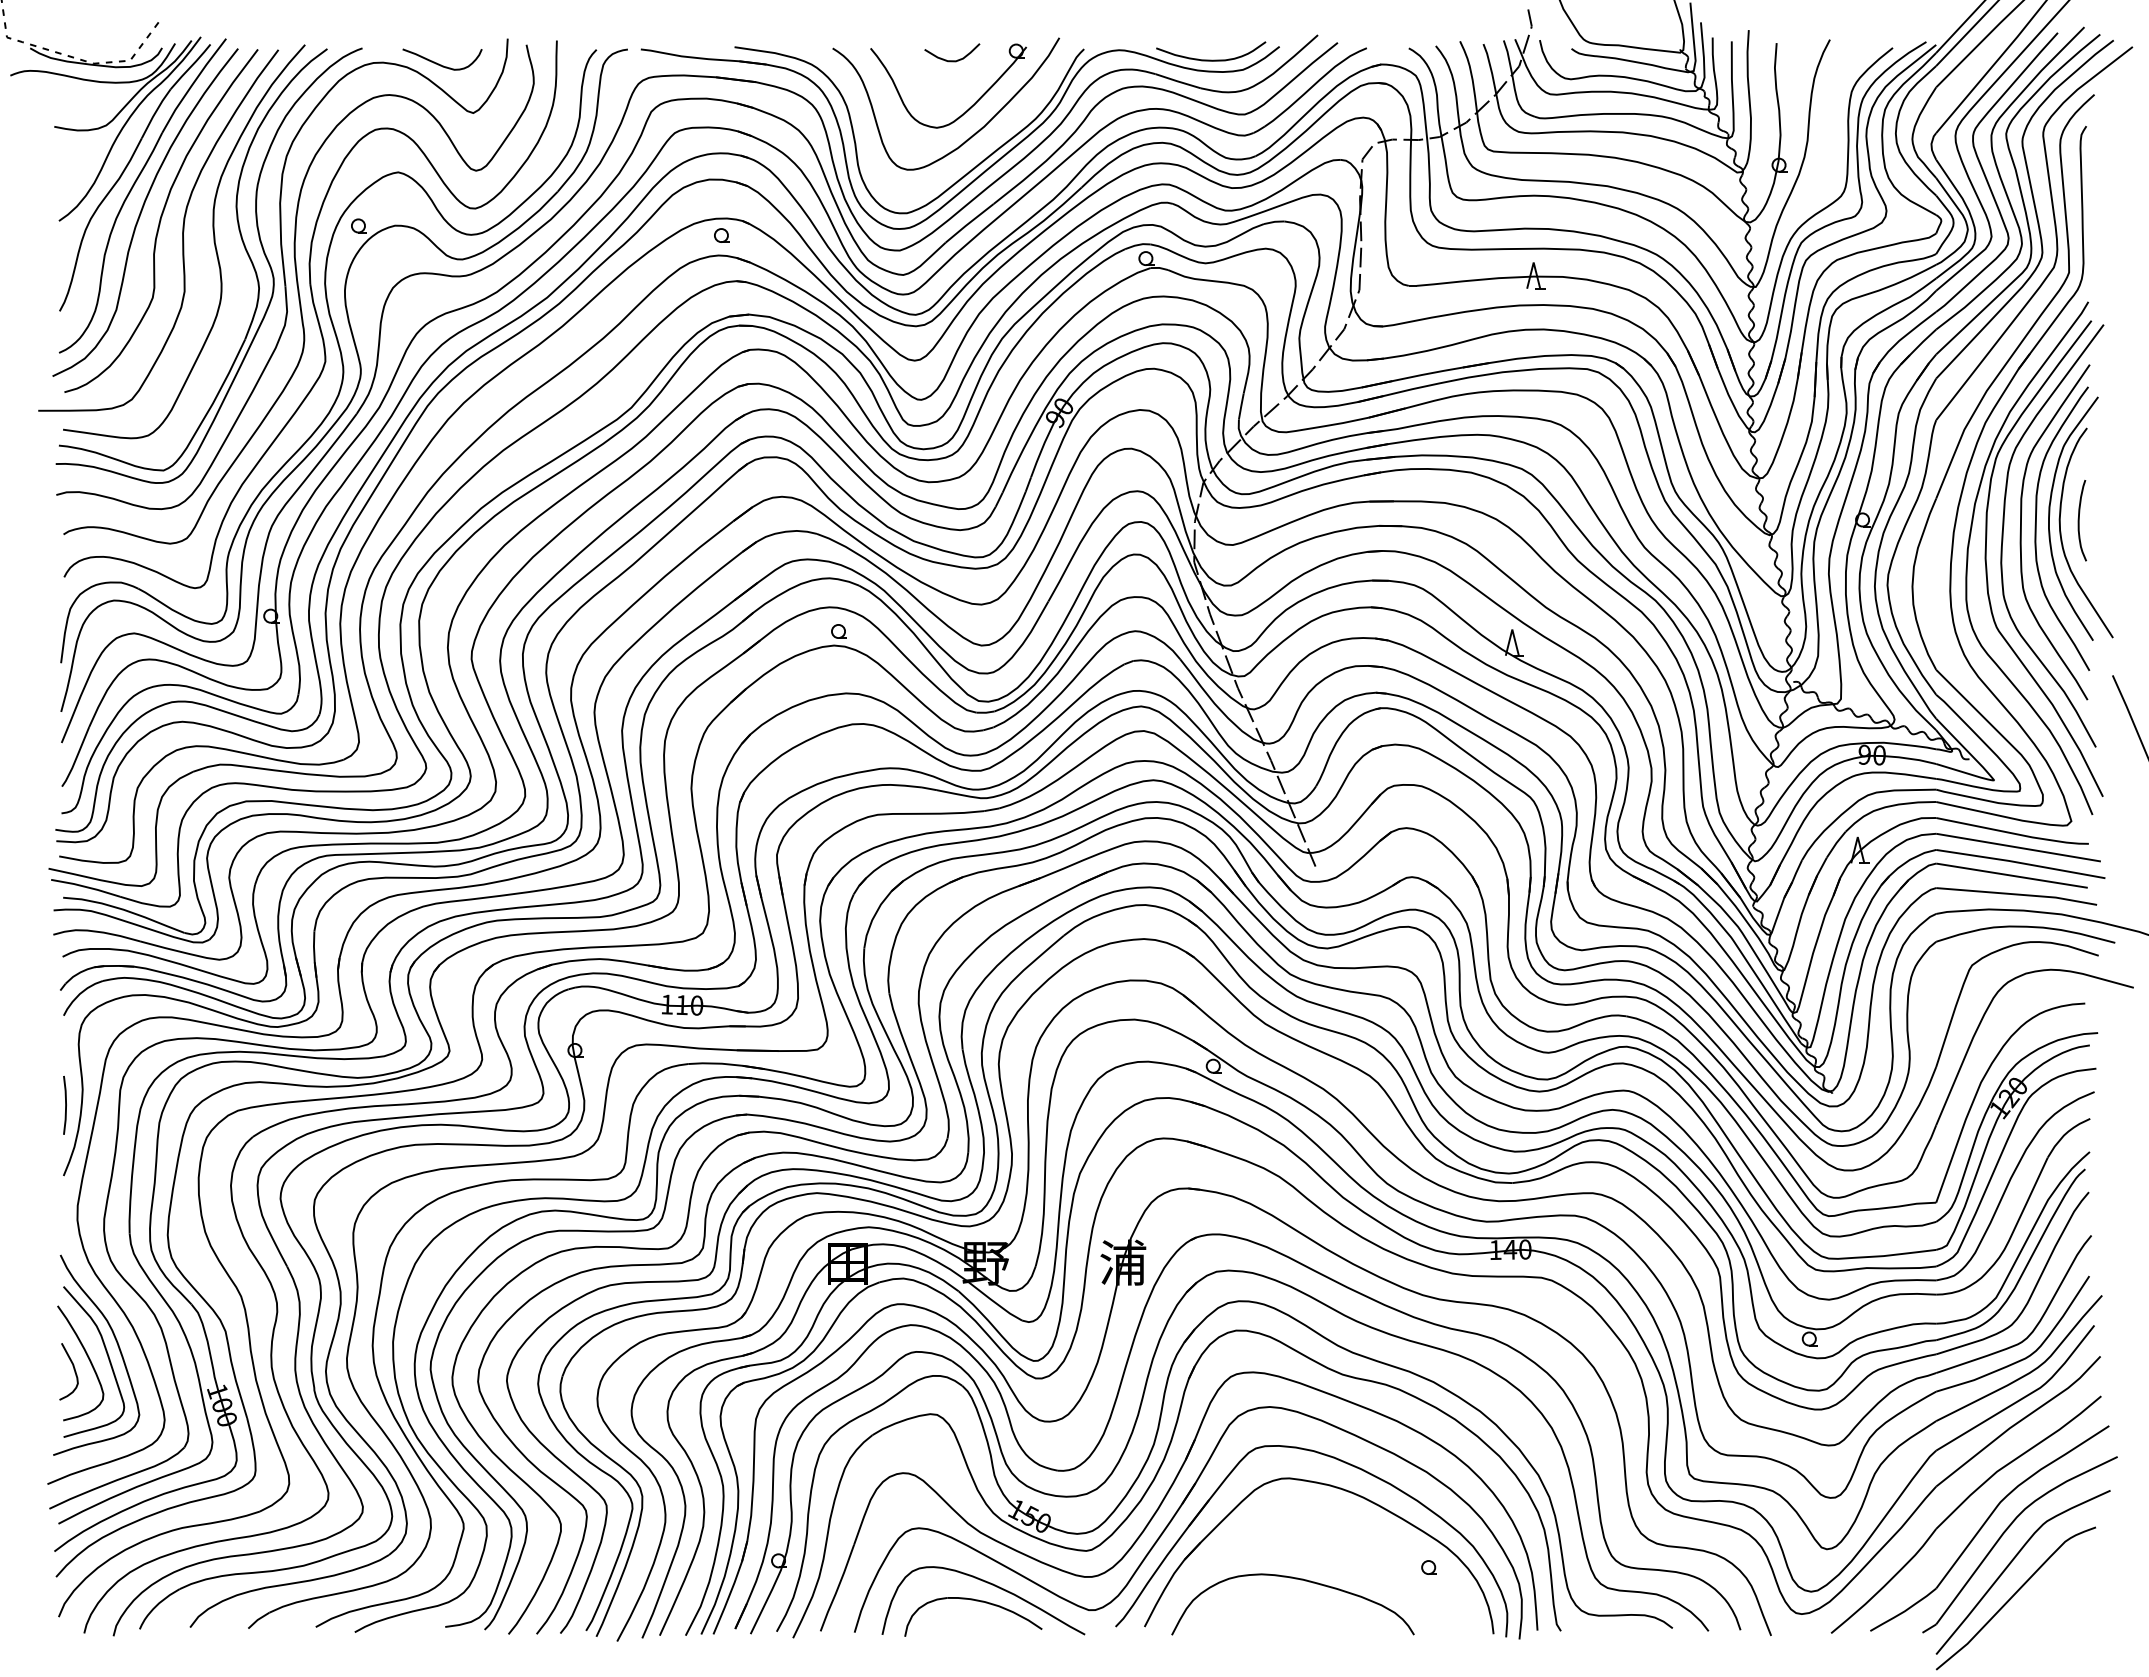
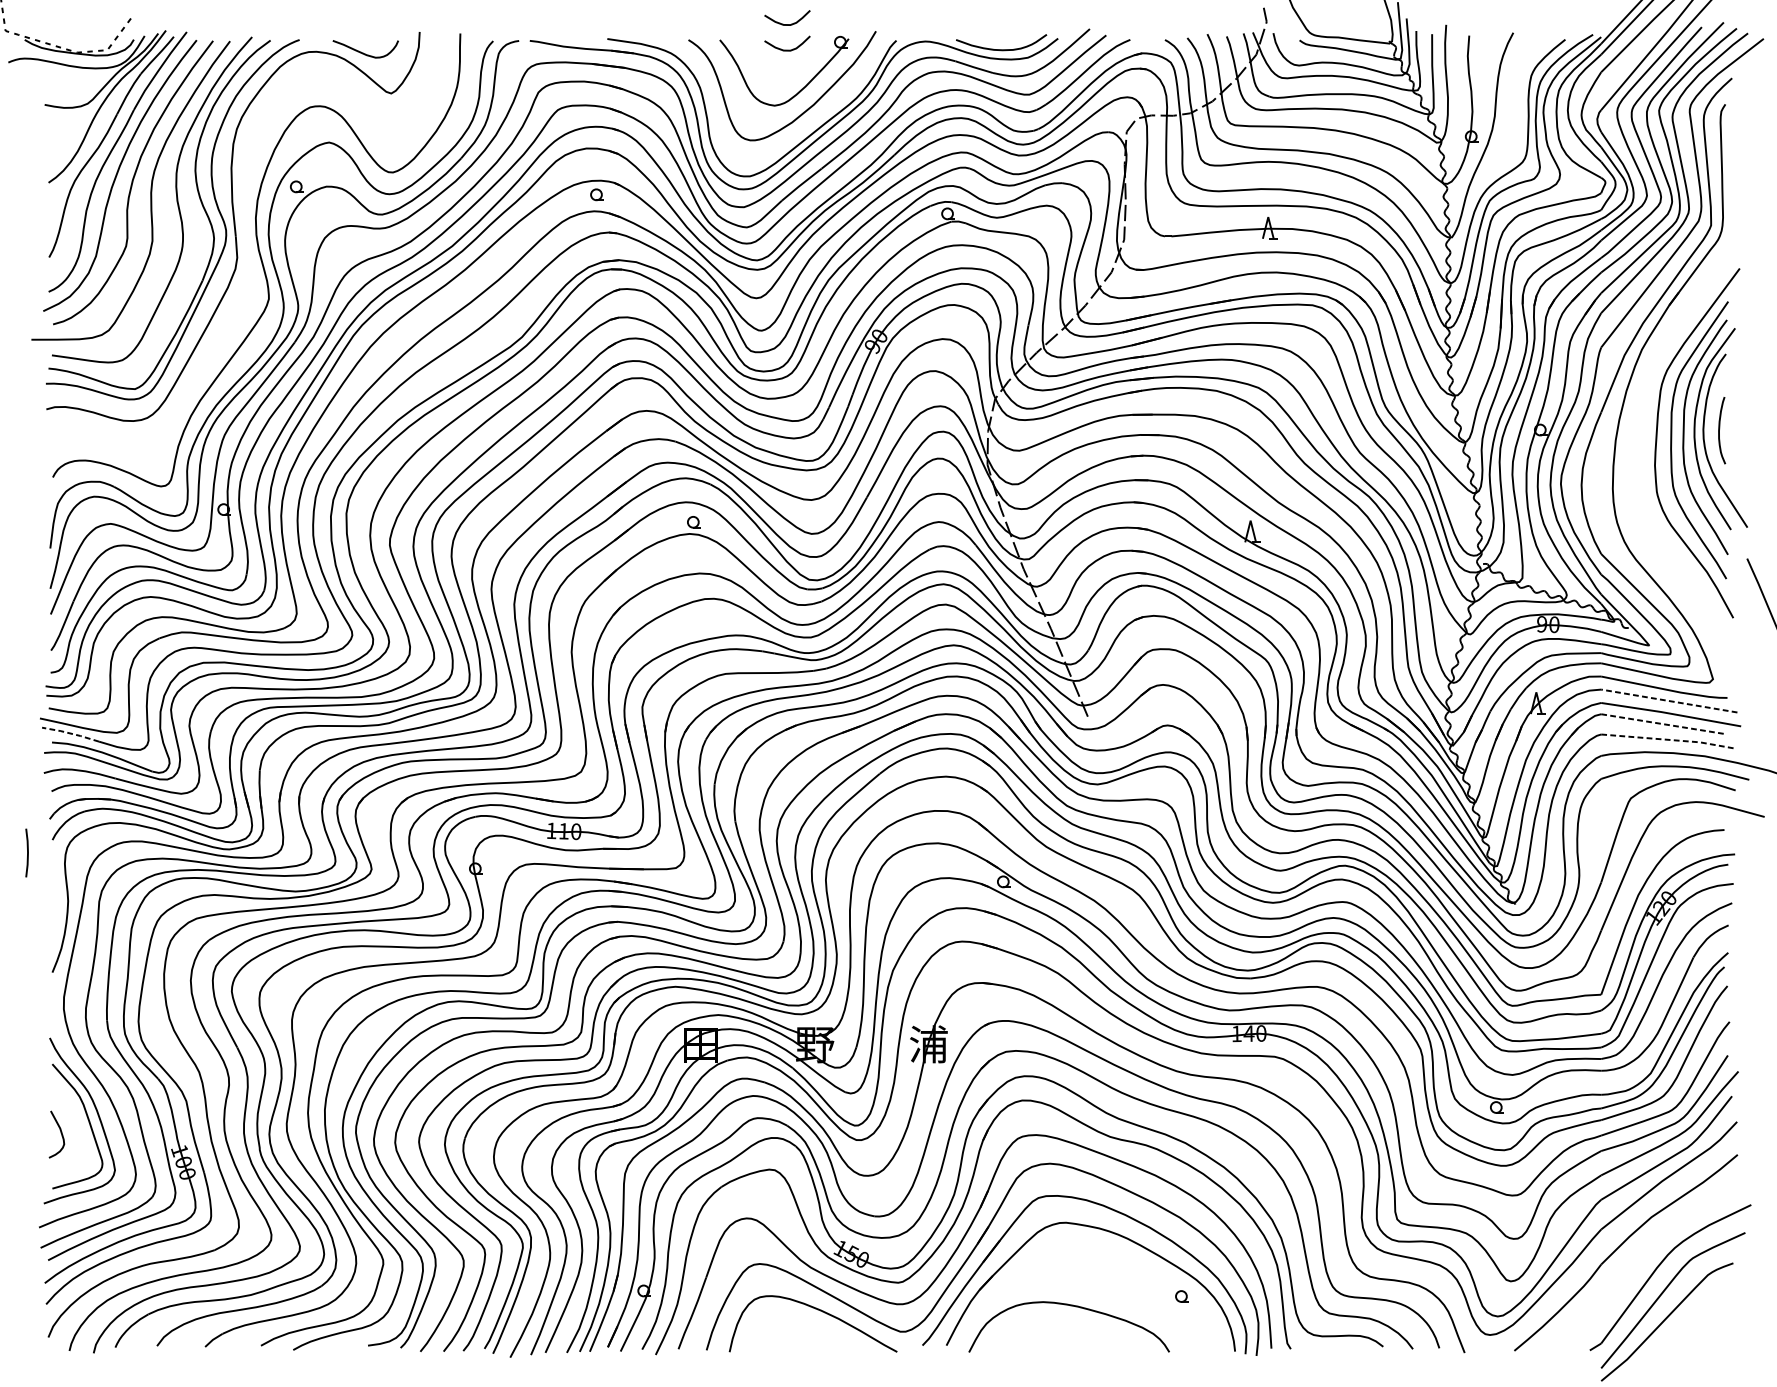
curve: (952, 29) -> (787, 24), added
part: (298, 294) -> (246, 243), removed
part: (1987, 566) -> (1643, 468), removed
line: (2018, 847) -> (1669, 700), solid -> dashed
line: (2012, 875) -> (1664, 724), solid -> dashed
line: (85, 886) -> (70, 733), solid -> dashed
line: (2017, 894) -> (1668, 739), solid -> dashed
line: (65, 1105) -> (27, 853), moved
curve: (88, 1359) -> (72, 1124), removed
part: (1989, 1528) -> (1645, 1264), removed
part: (975, 1601) -> (806, 1324), removed

